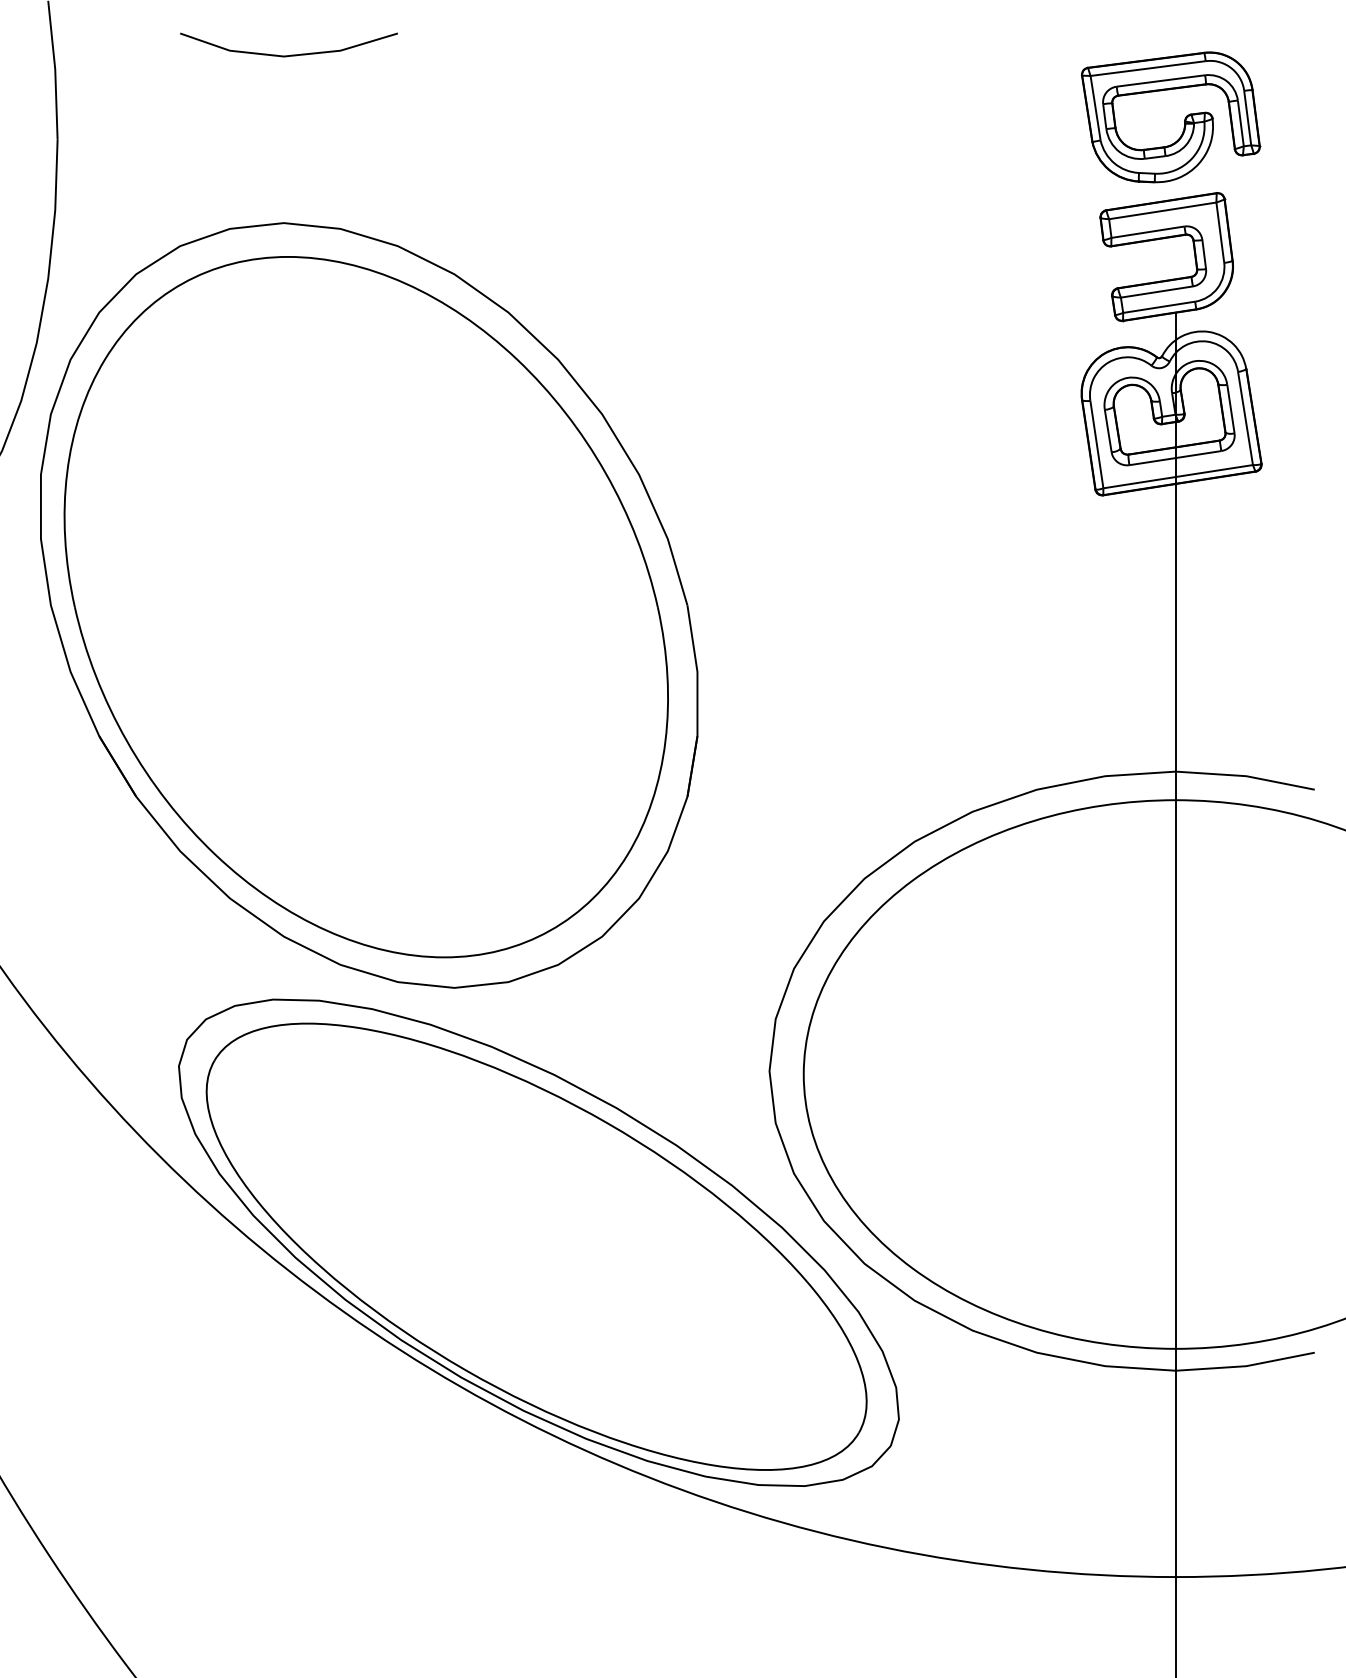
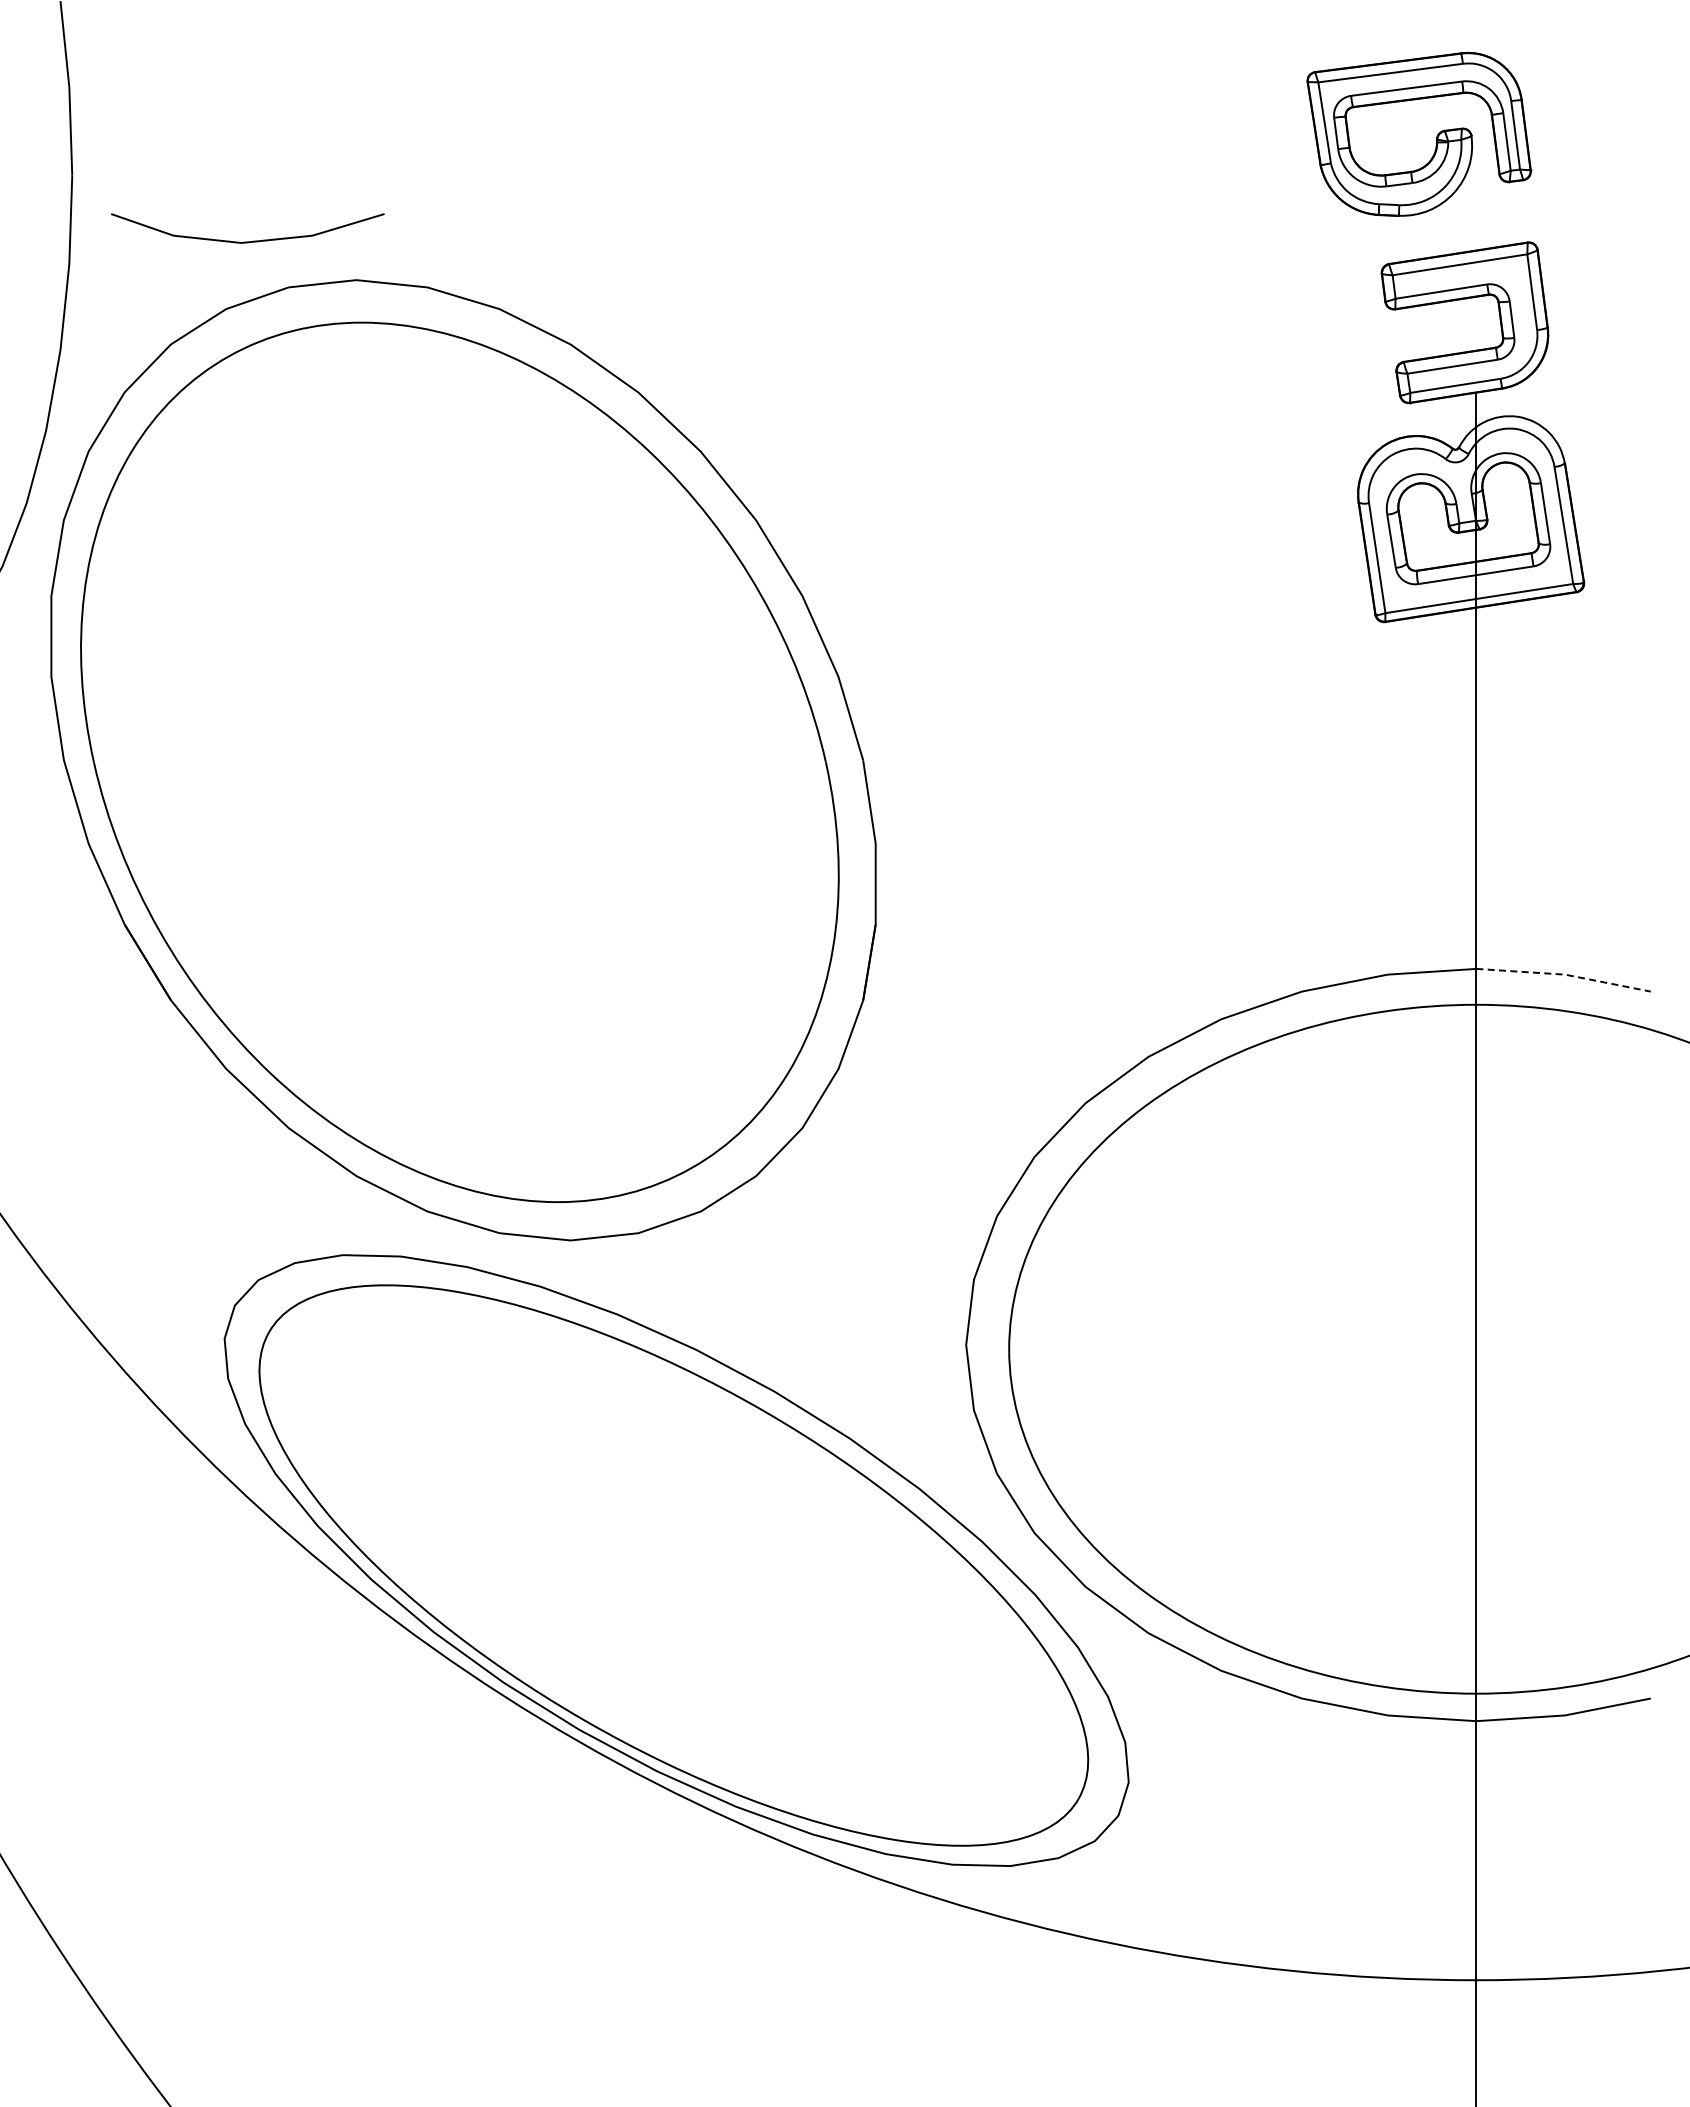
line: (288, 55) -> (247, 241), moved
part: (1184, 119) -> (1436, 136), moved
line: (1246, 776) -> (1564, 974), solid -> dashed

